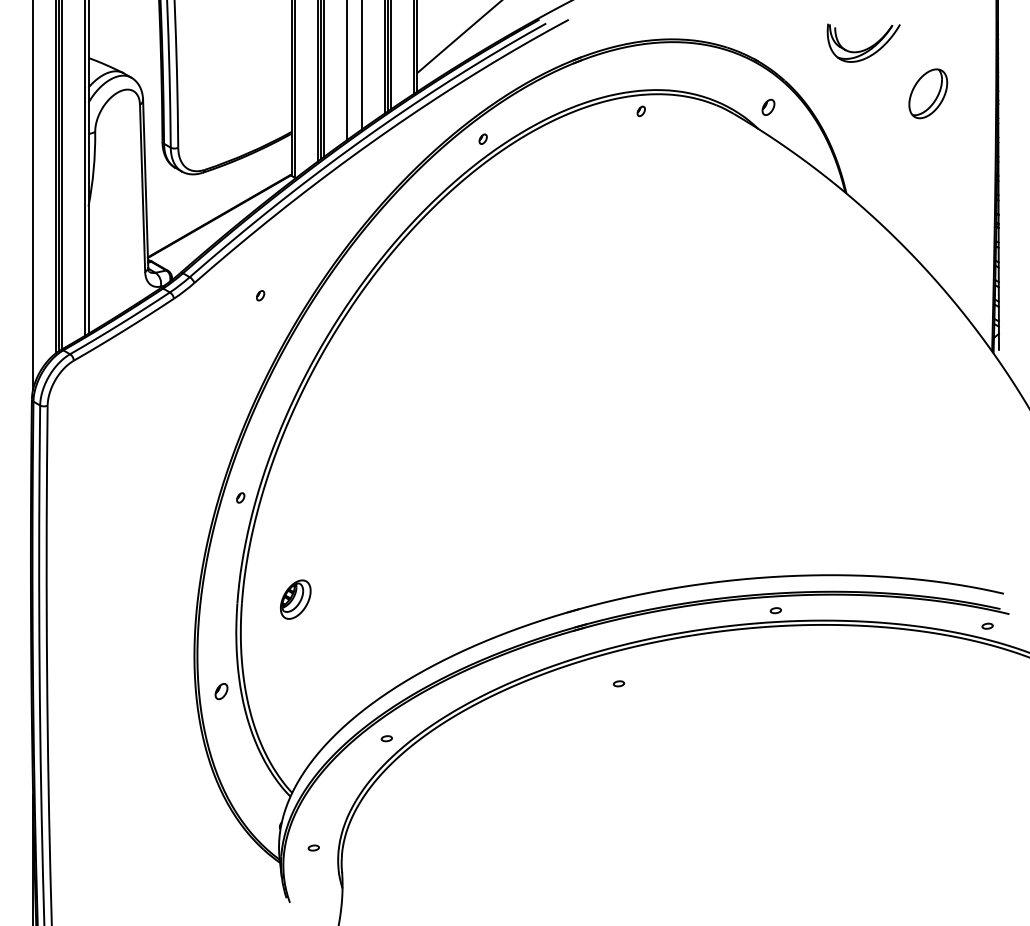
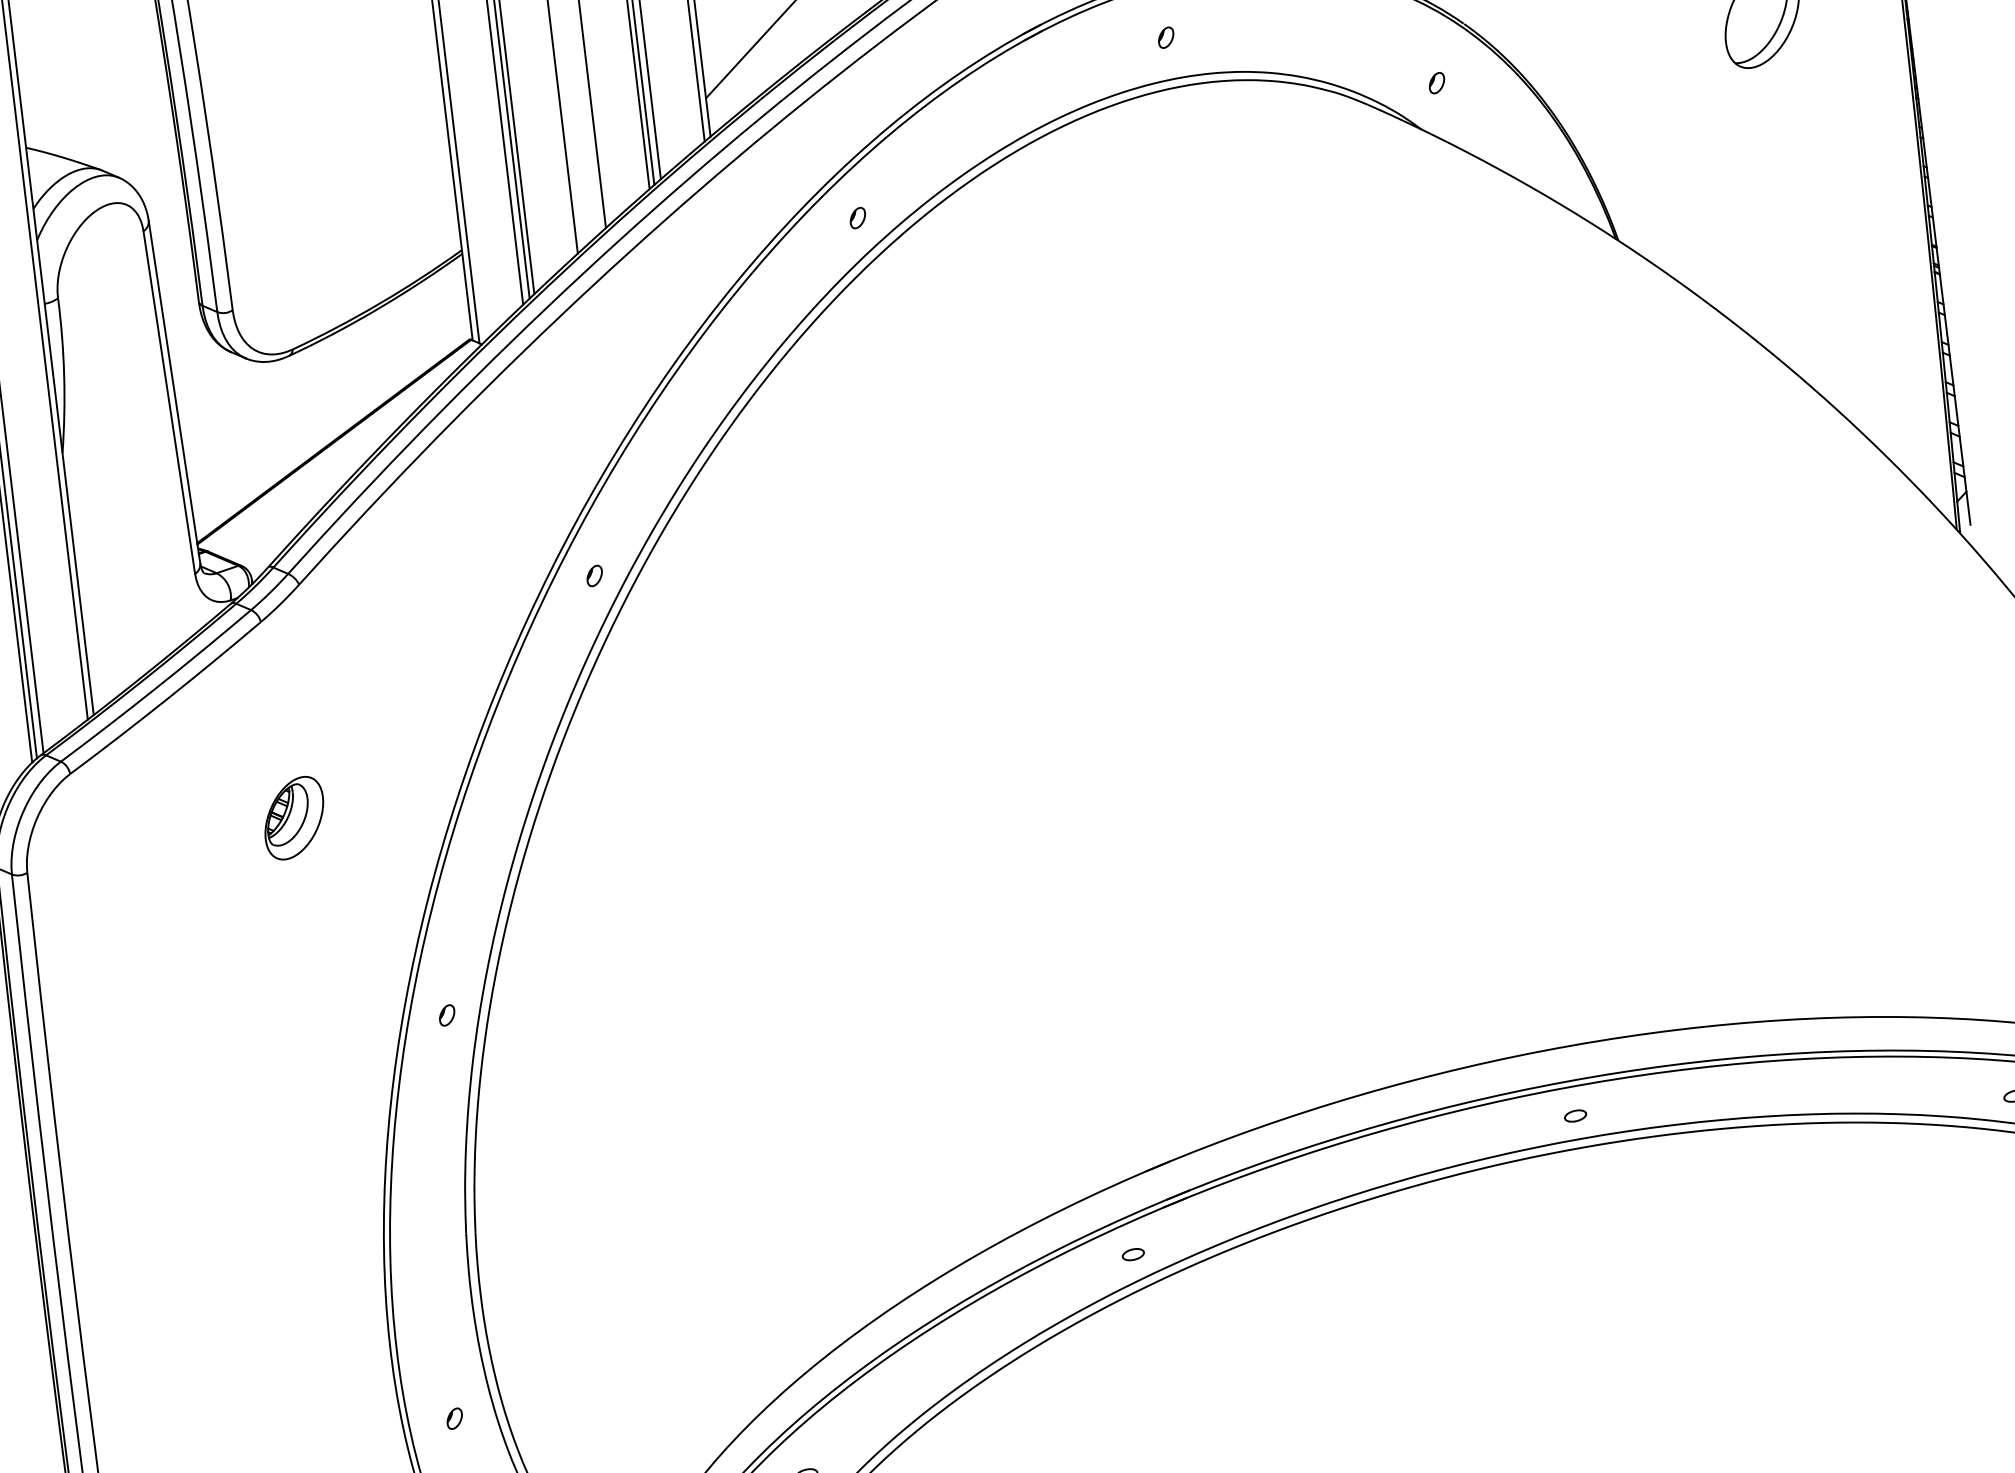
part: (768, 107) -> (1436, 82), size x0.62
part: (640, 111) -> (1164, 38), moved
part: (260, 295) -> (594, 575), moved
part: (295, 599) -> (293, 817), moved
part: (618, 683) -> (1132, 1254), moved
part: (220, 691) -> (452, 1418), size x0.62

